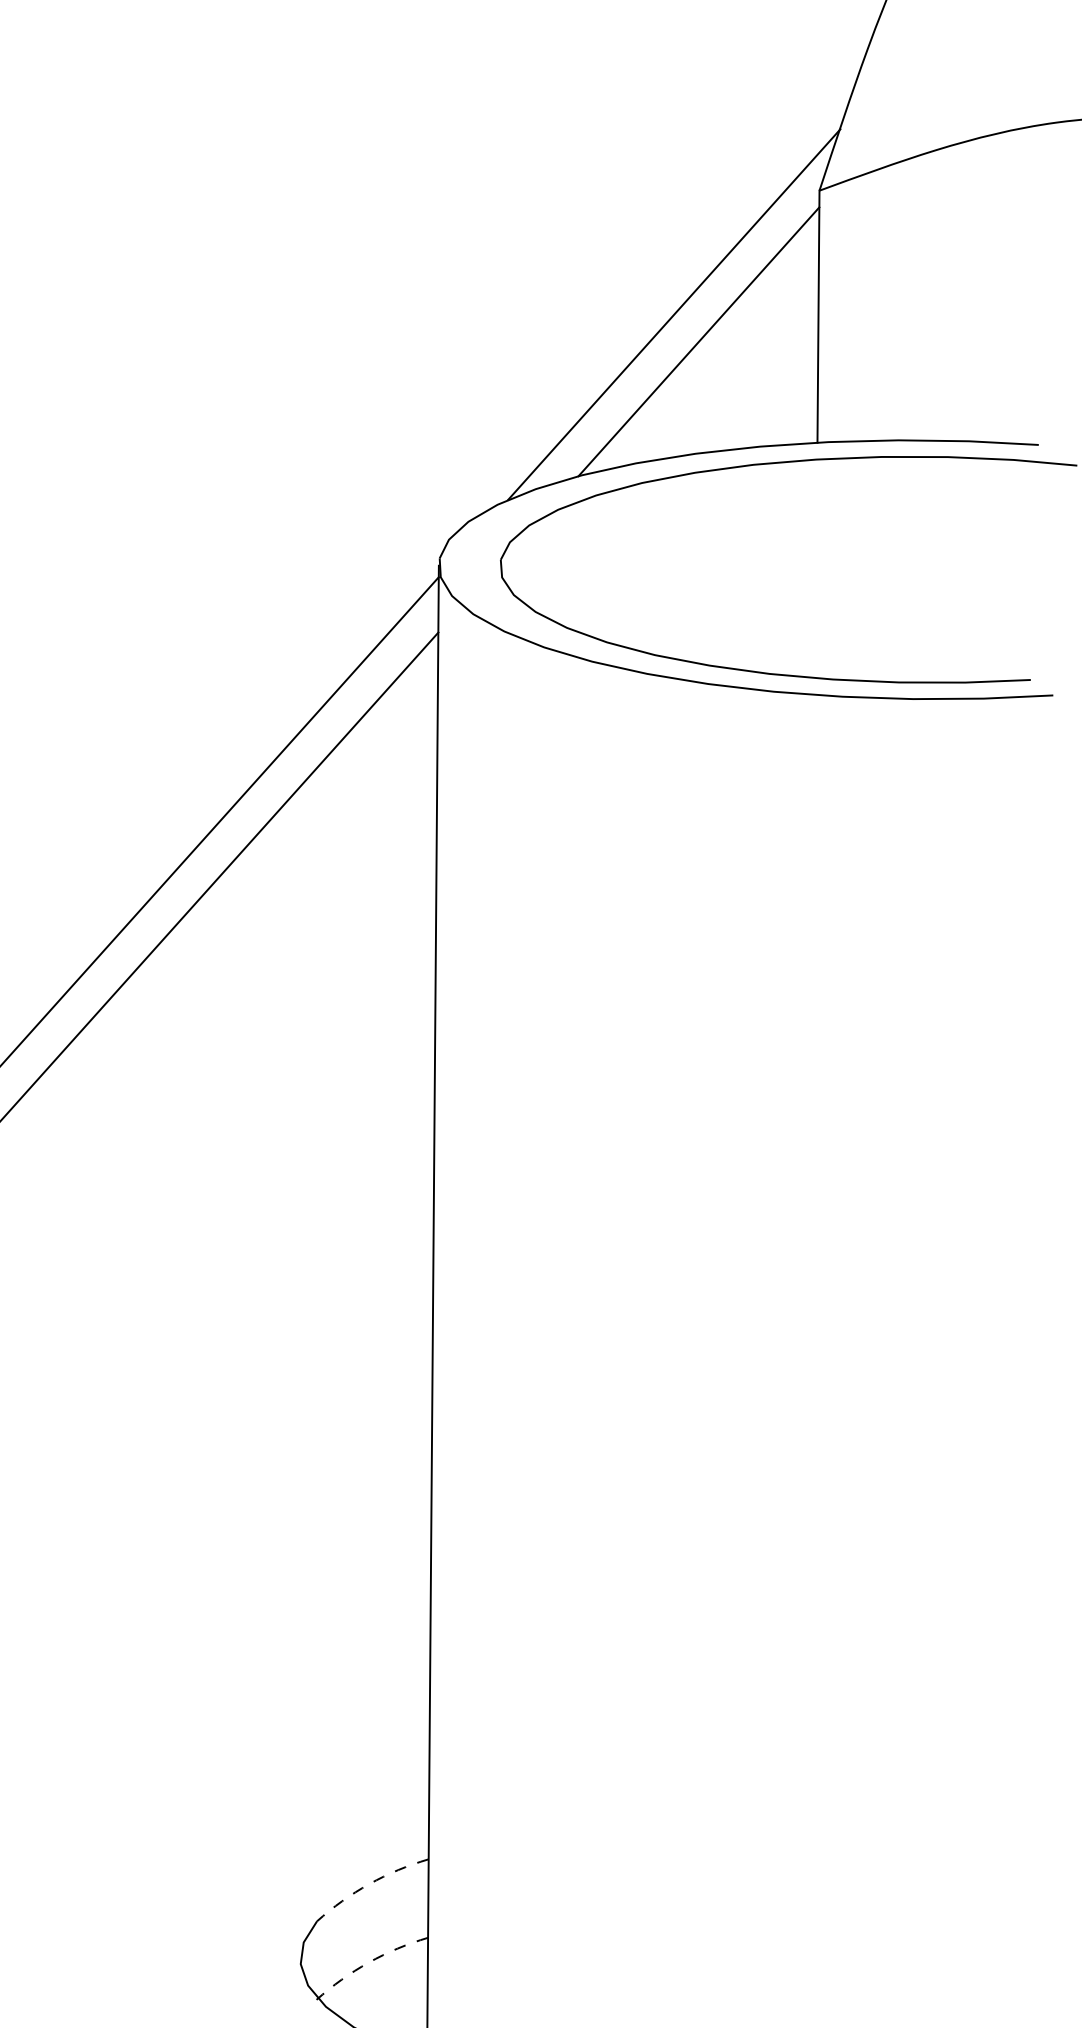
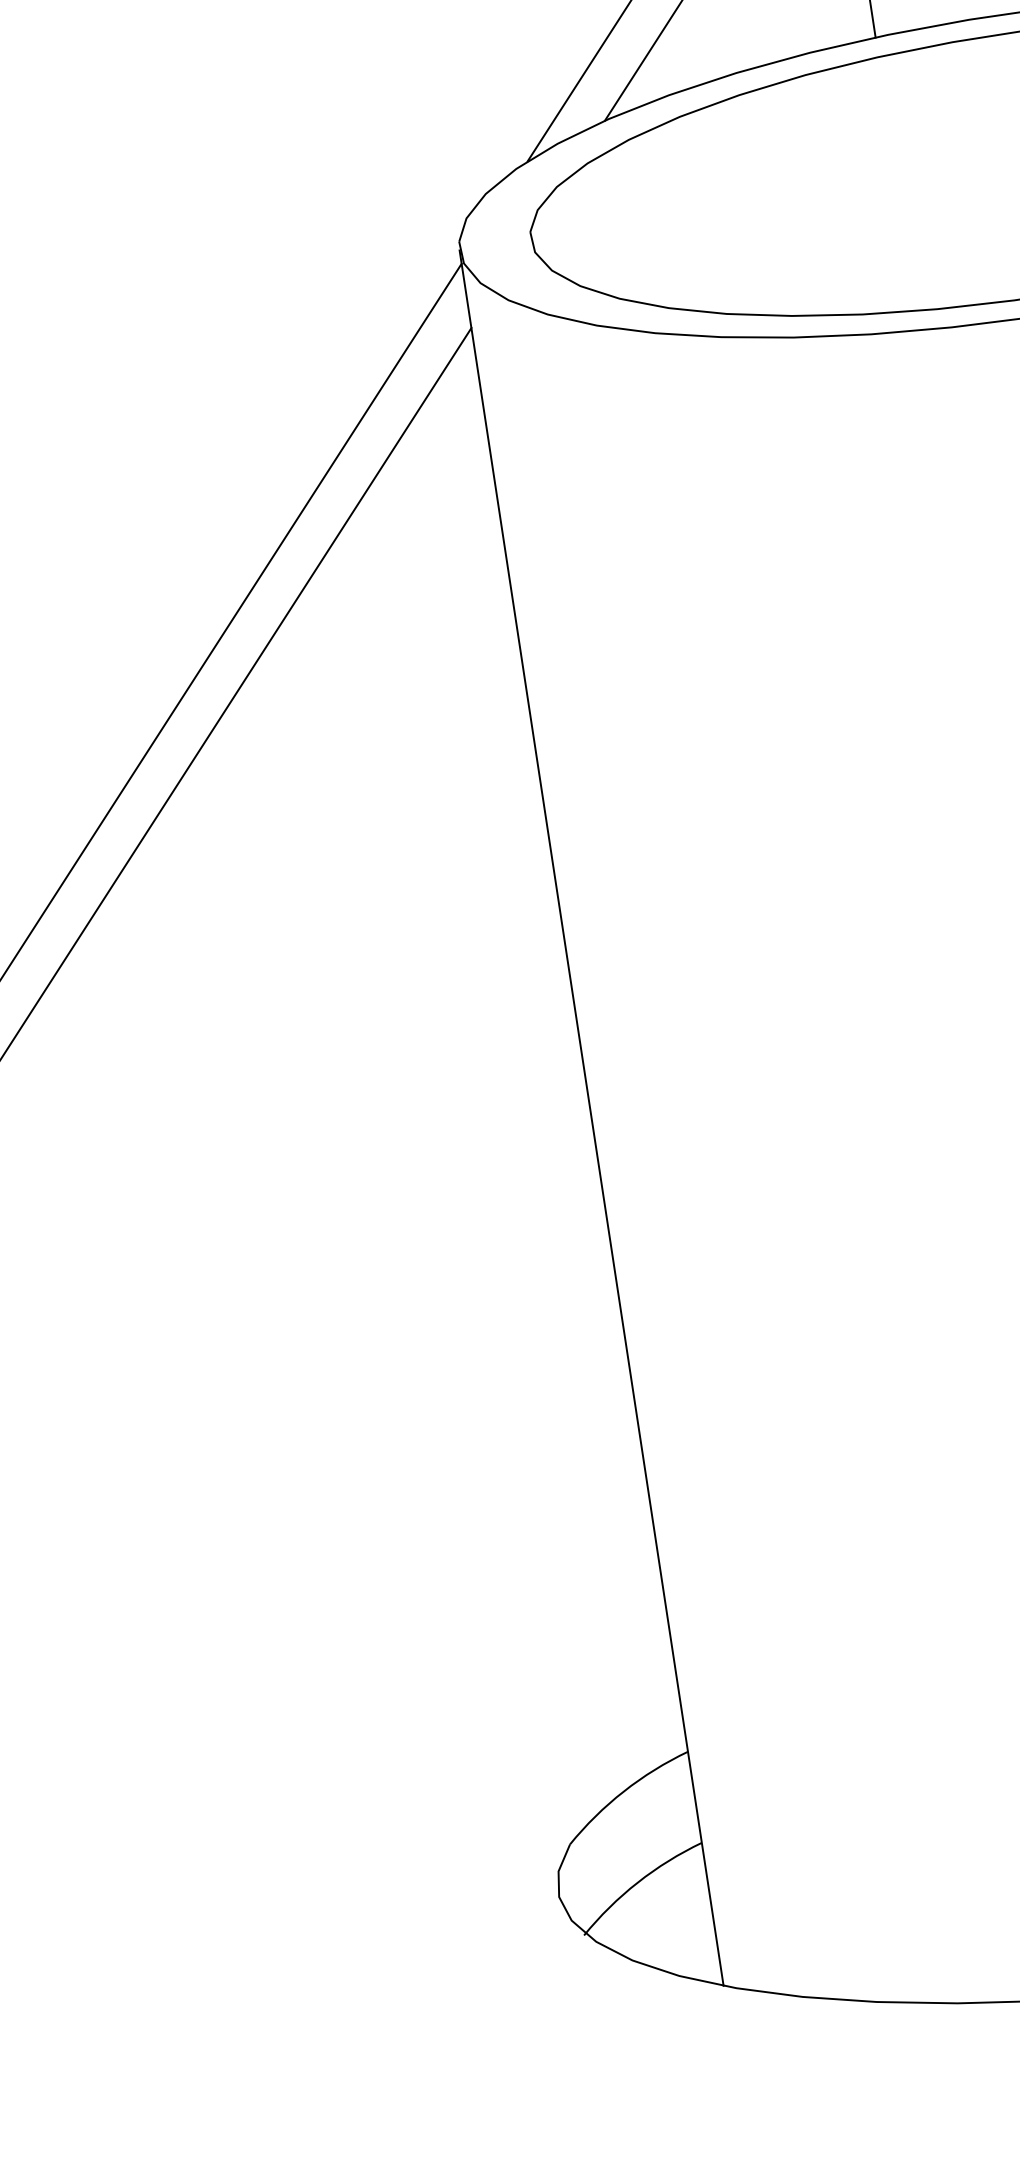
arc: (369, 1884) -> (624, 1791), dashed -> solid
arc: (368, 1962) -> (637, 1882), dashed -> solid

